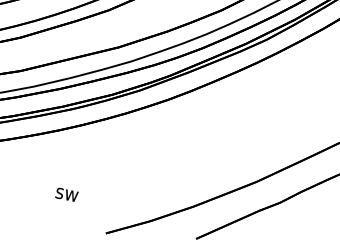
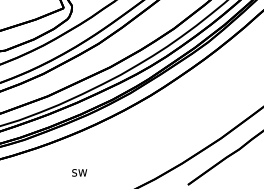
text: (66, 194) -> (79, 172), moved

